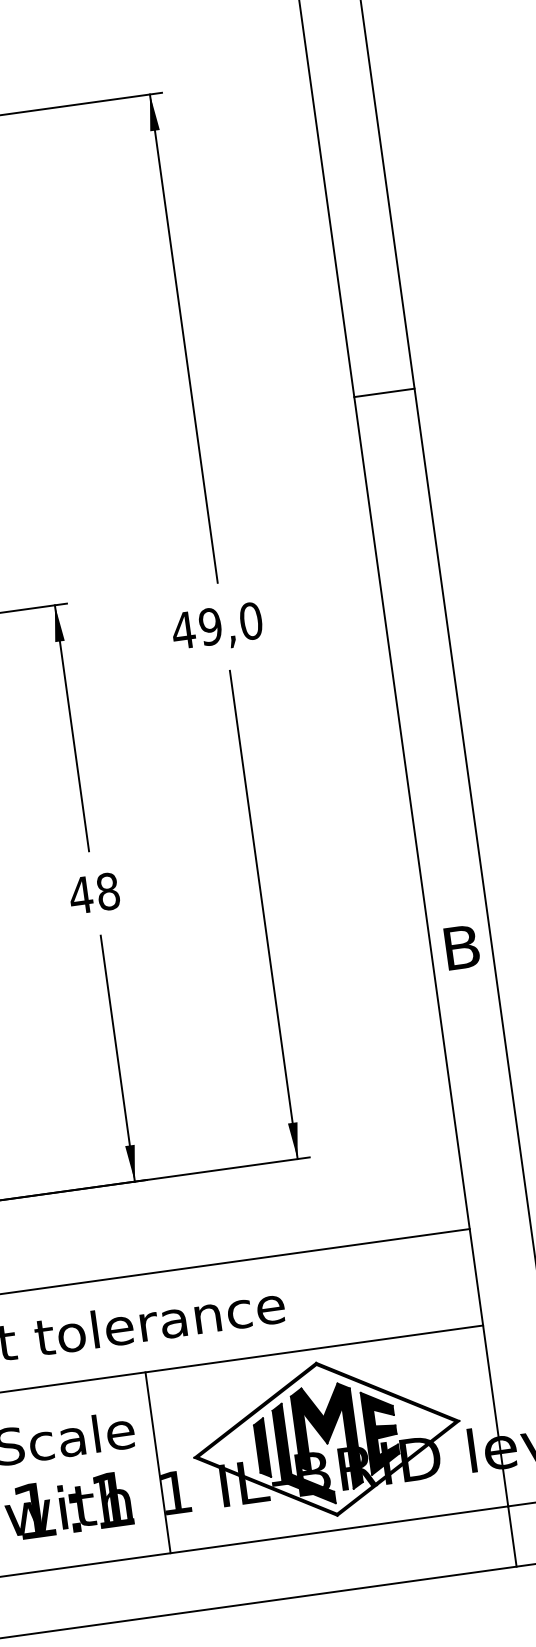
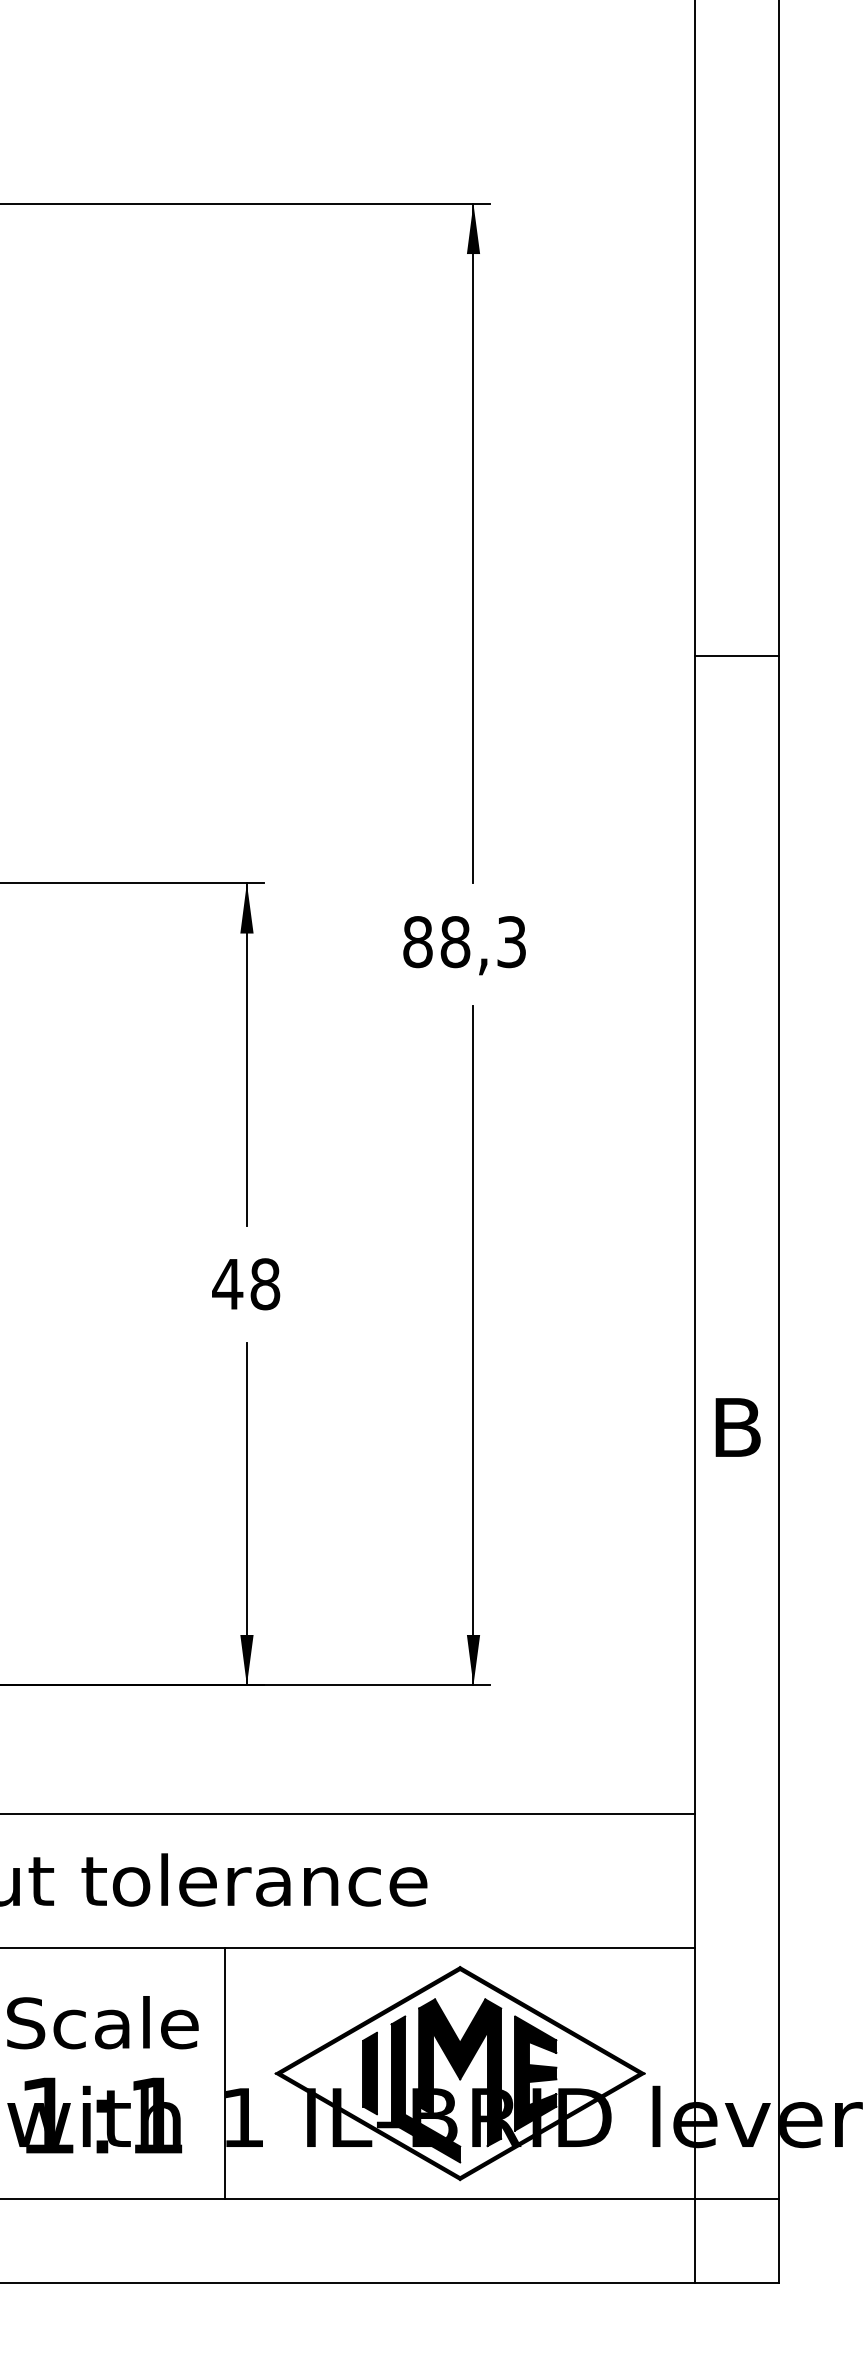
text: (217, 626) -> (464, 942), 49,0 -> 88,3

